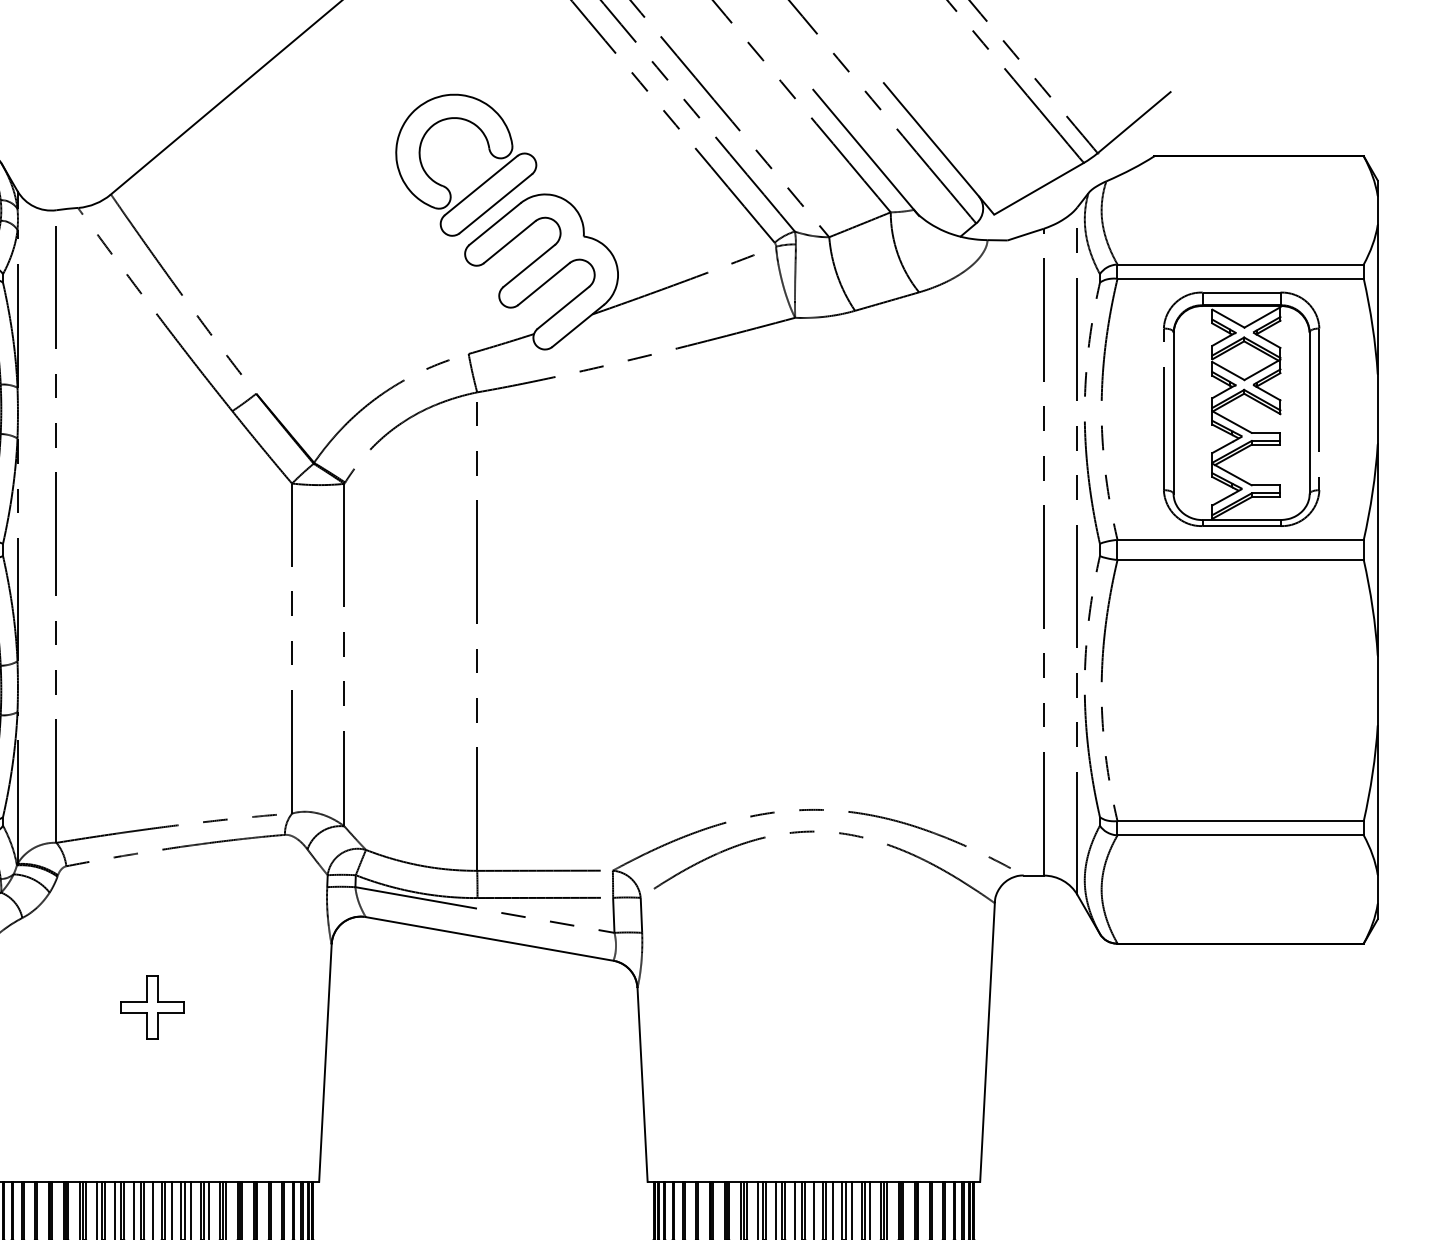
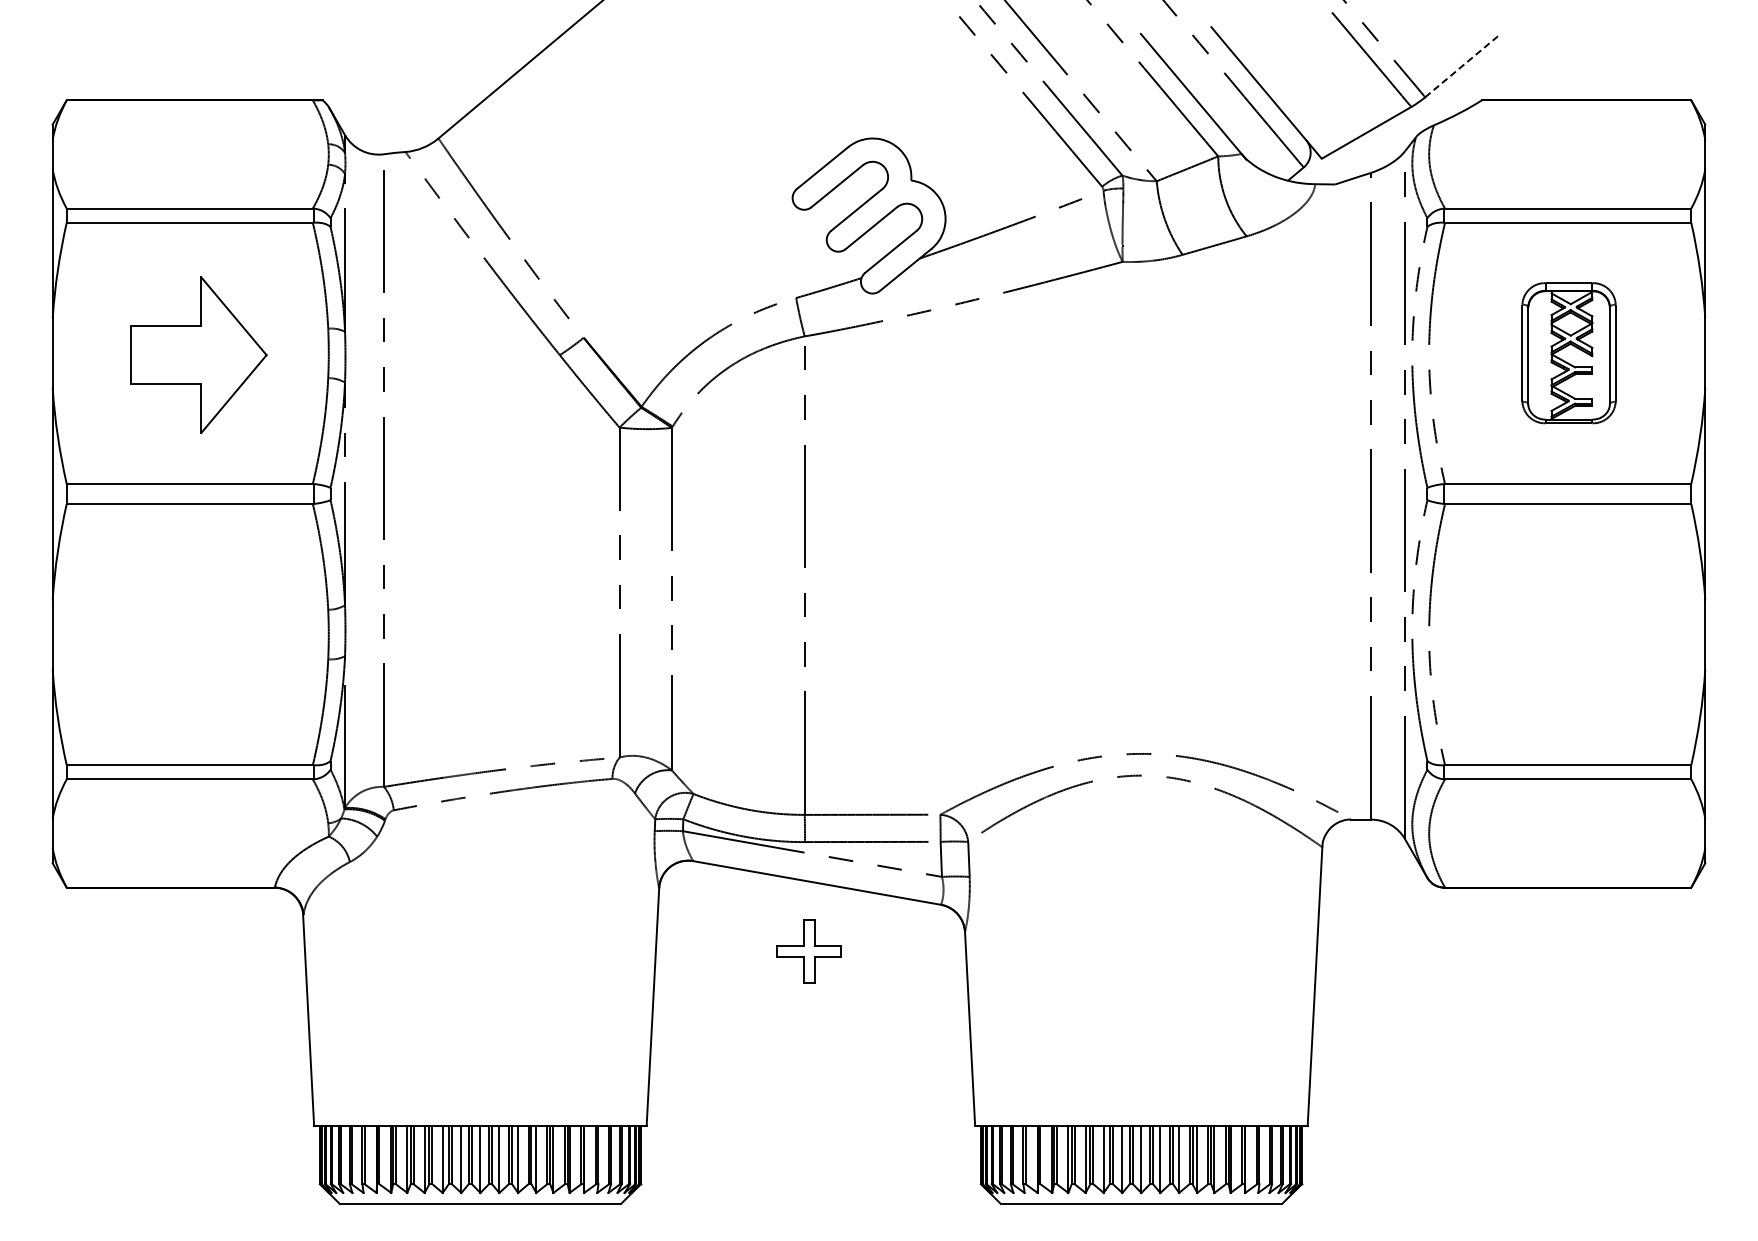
line: (1133, 122) -> (1461, 66), solid -> dashed
part: (482, 182) -> (810, 126), removed
part: (1240, 408) -> (1568, 352), size x0.6
part: (151, 1007) -> (808, 951), moved

